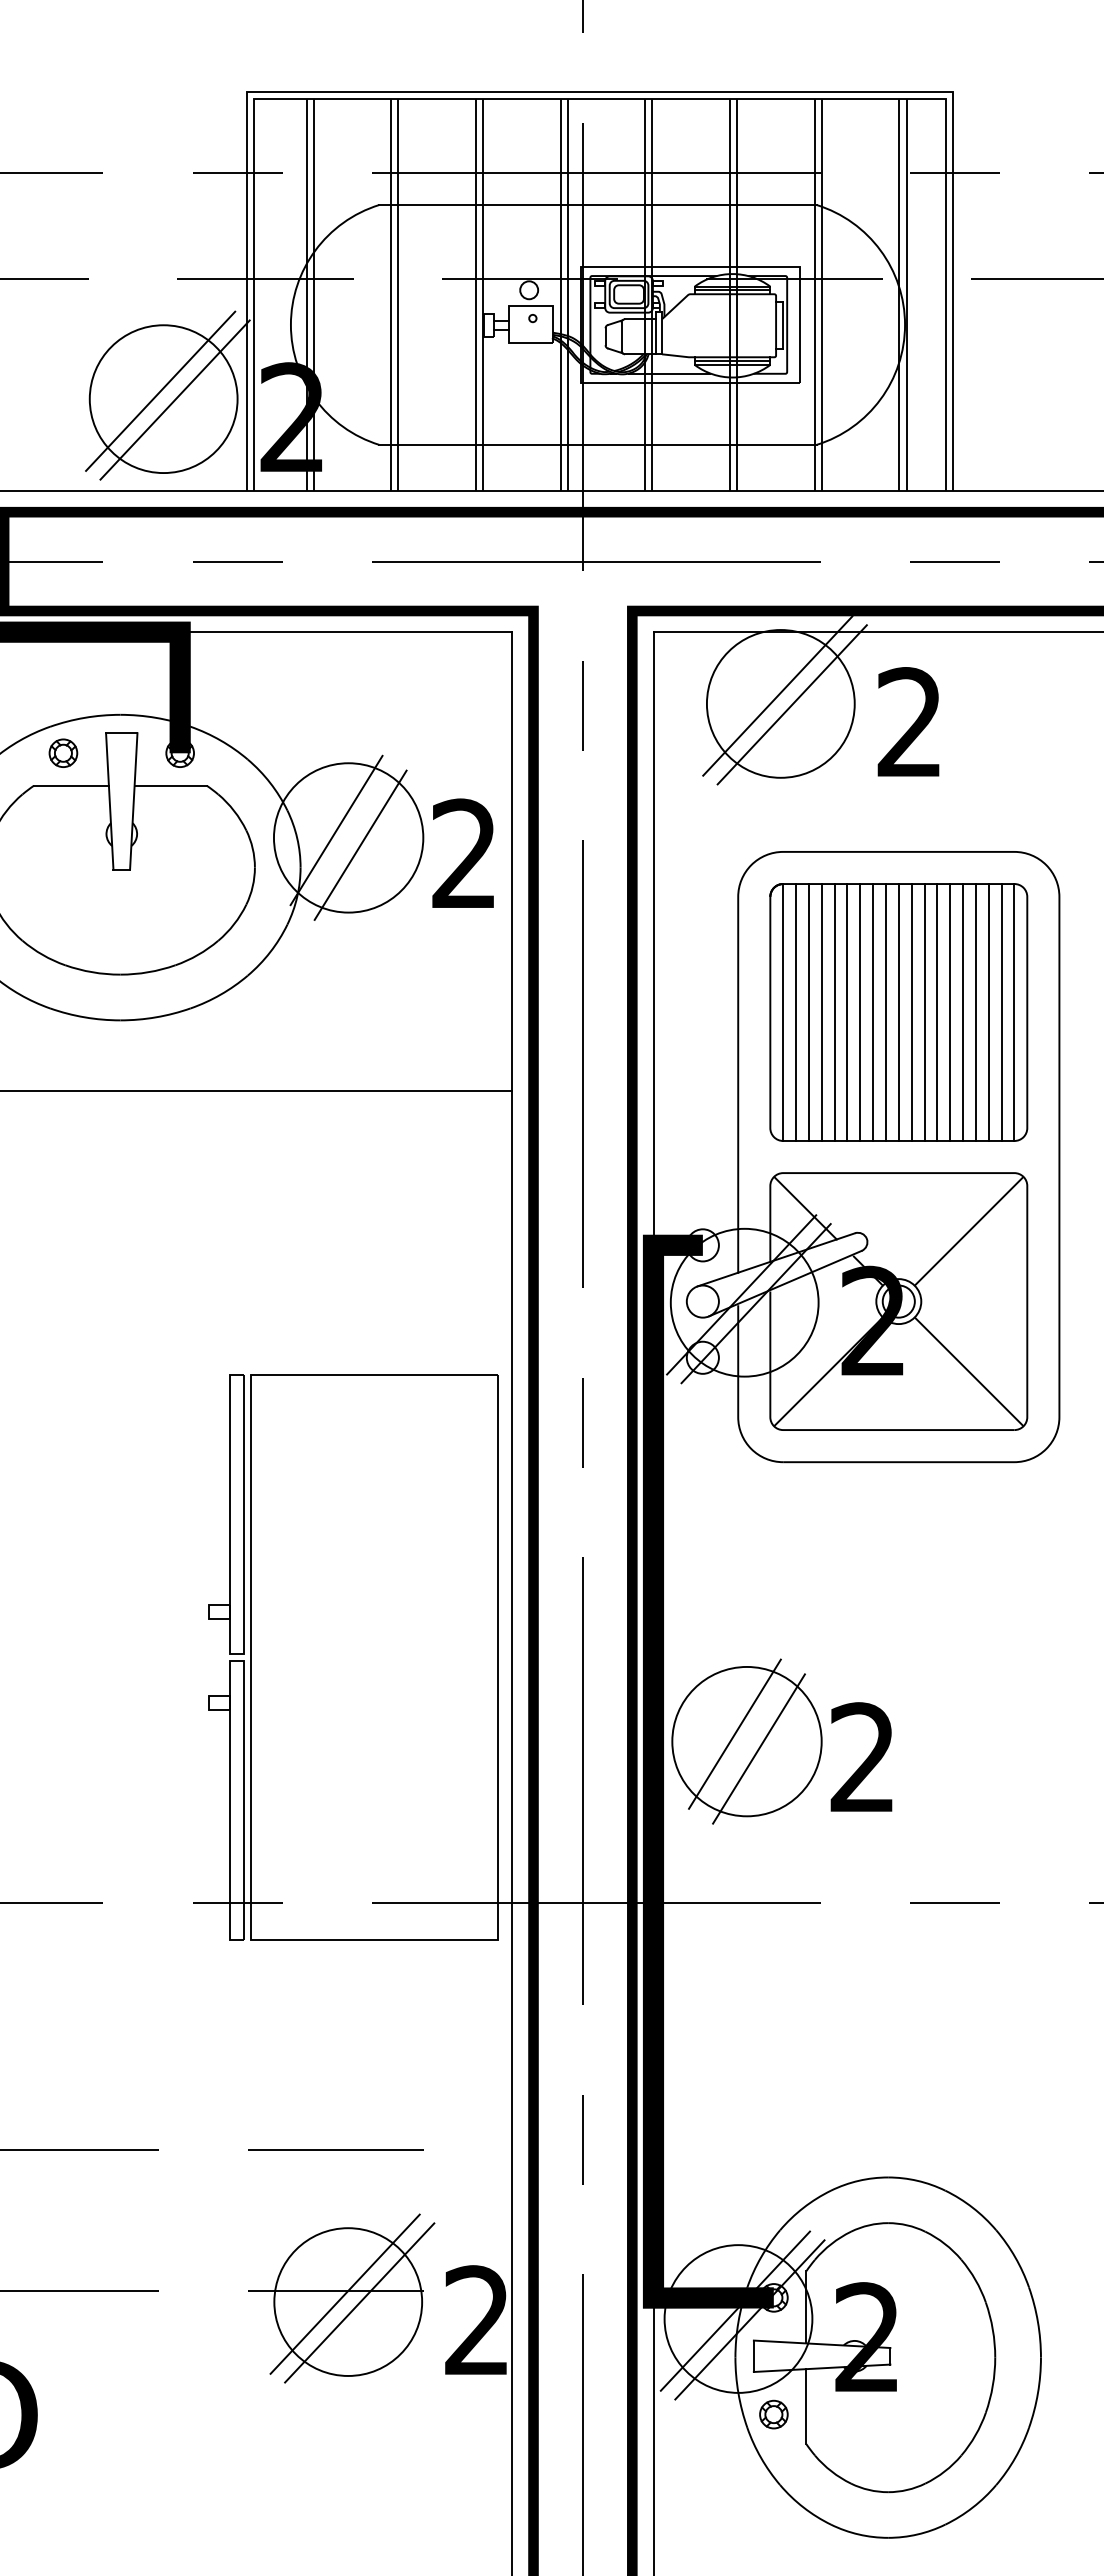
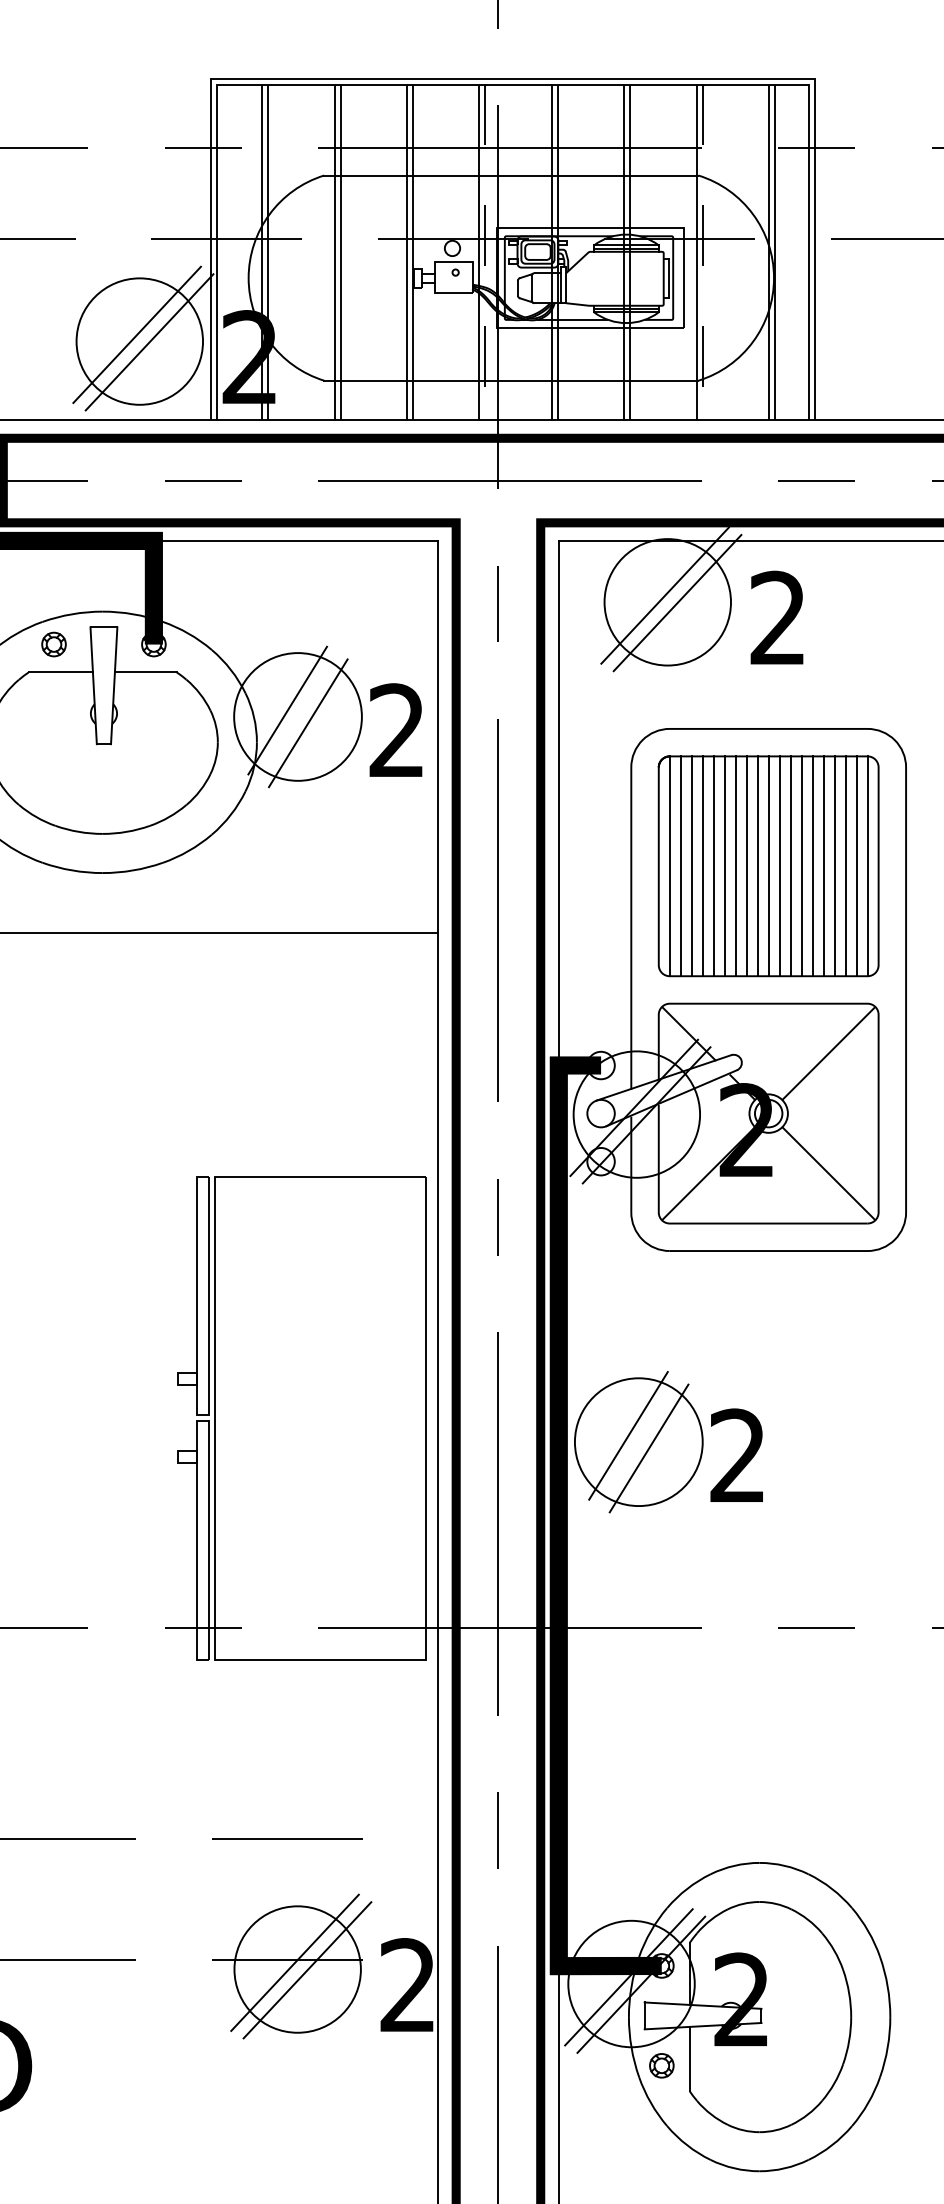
line: (567, 294) -> (485, 252), solid -> dashed
line: (821, 294) -> (702, 252), solid -> dashed
part: (781, 1741) -> (668, 1442), moved

